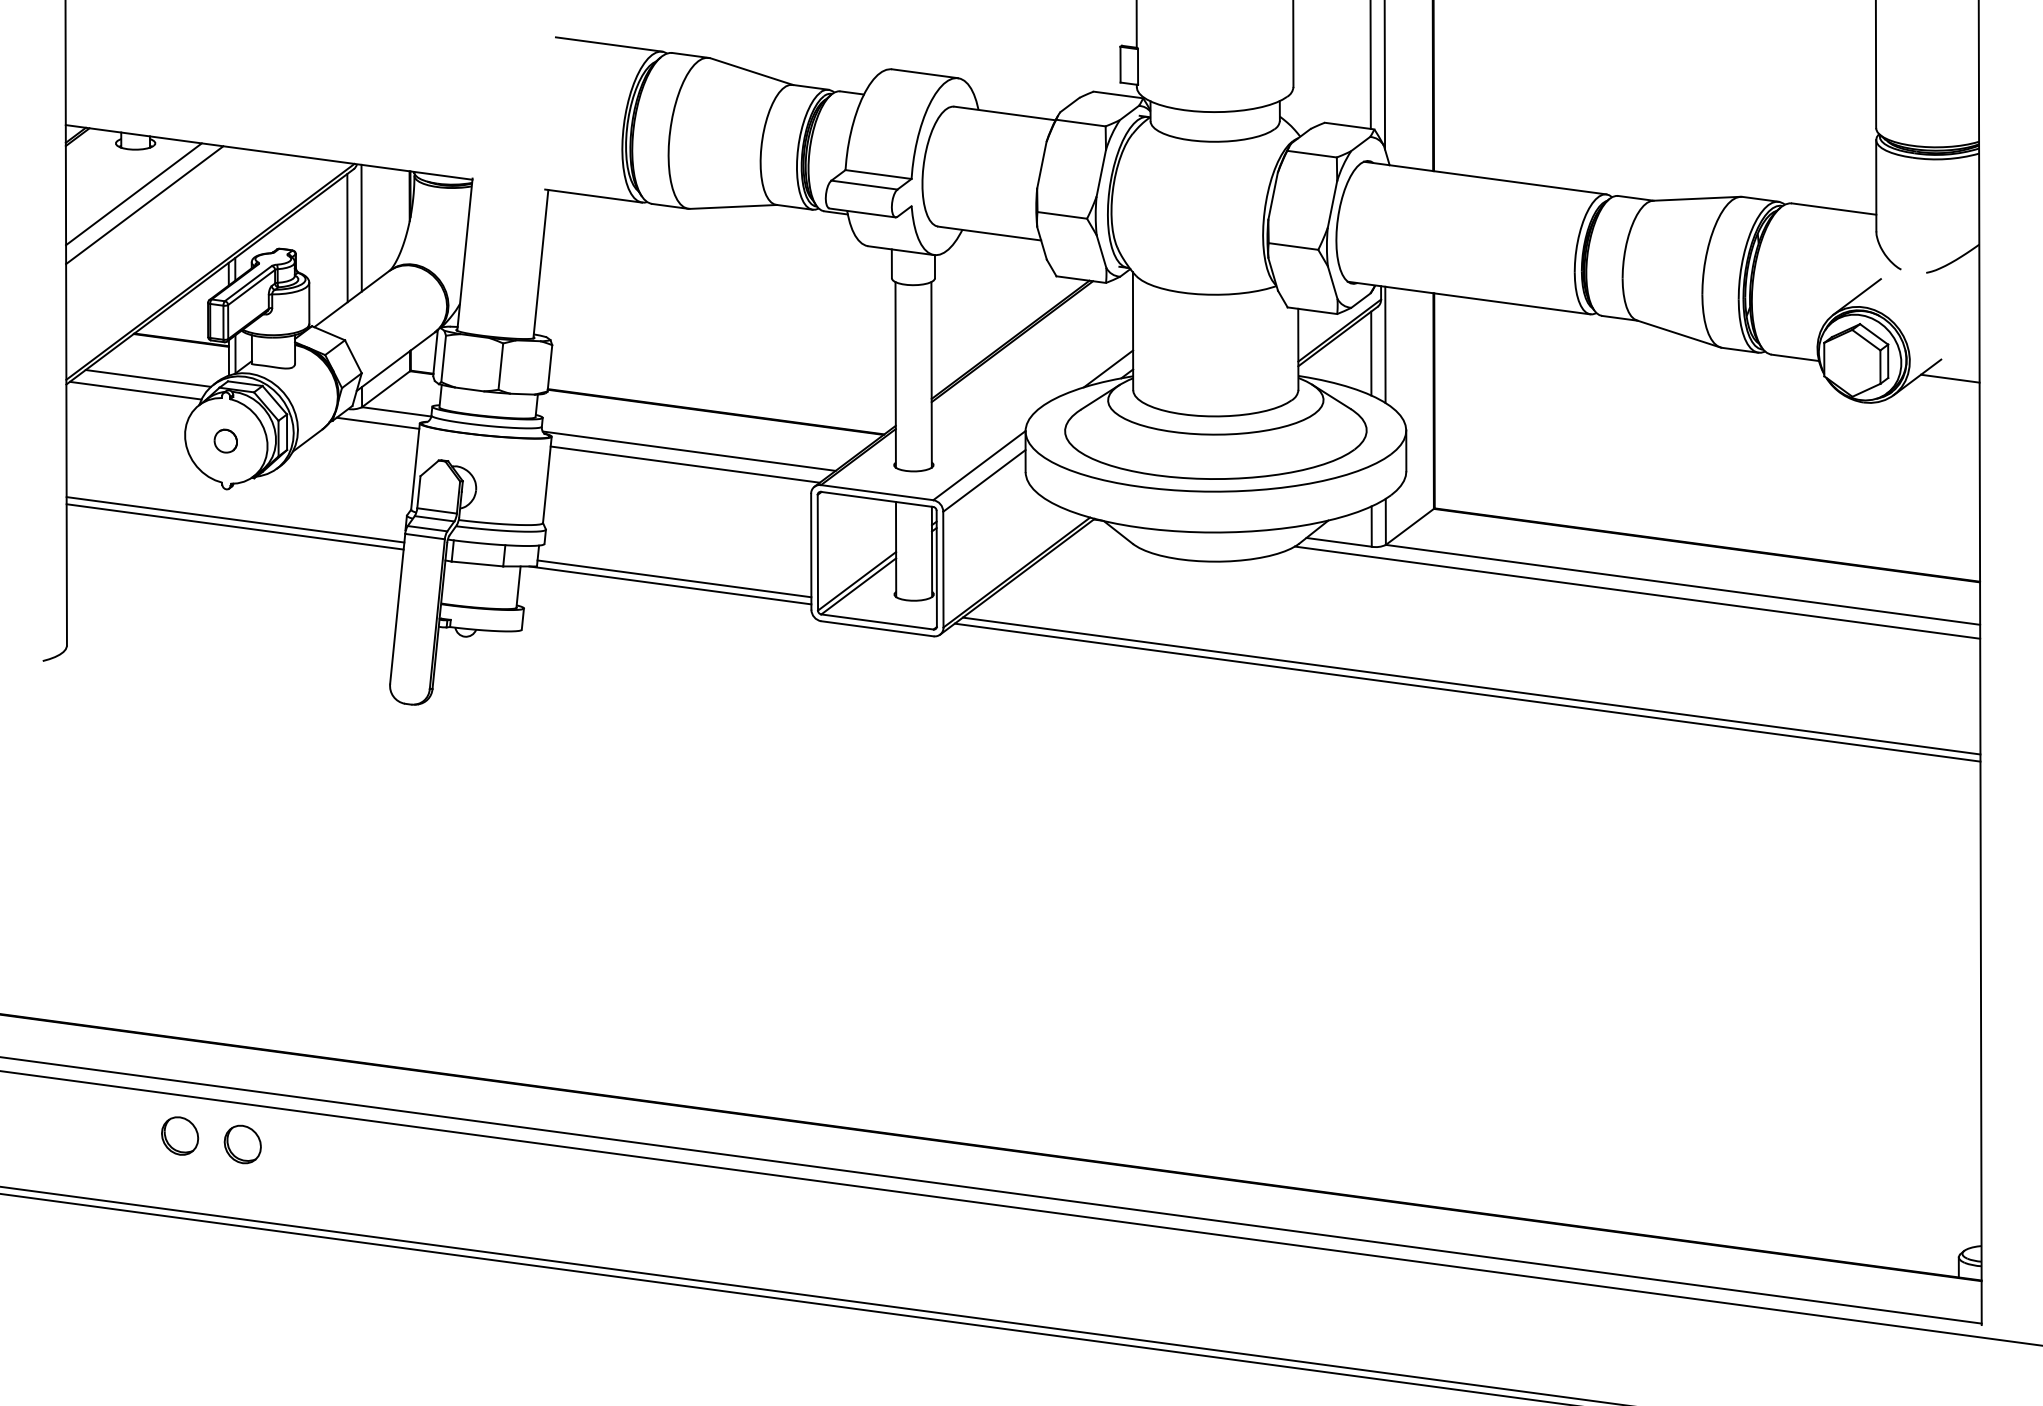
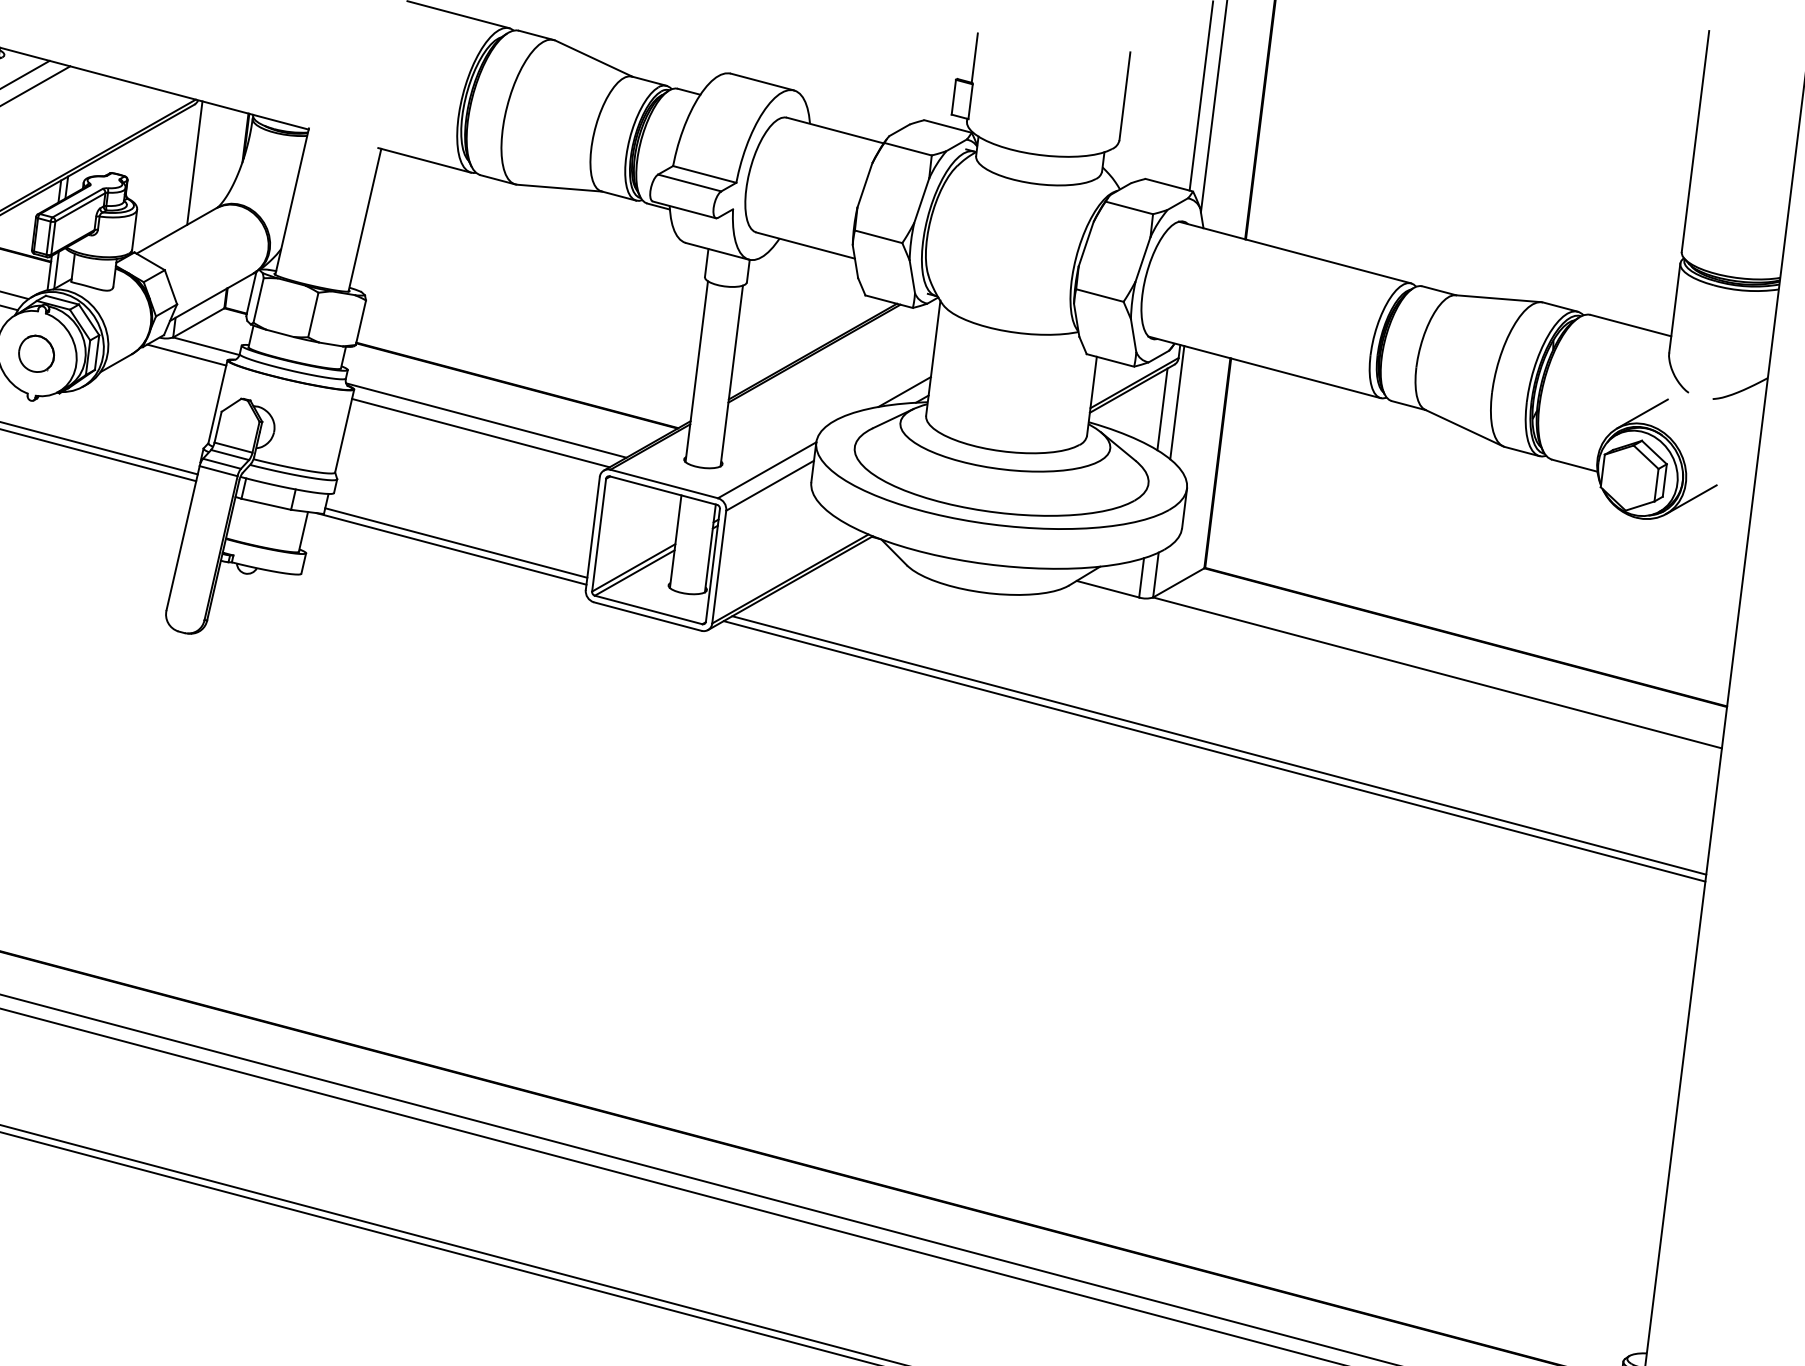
line: (347, 238) -> (179, 171), removed
line: (1950, 378) -> (1723, 504), removed
part: (225, 440) -> (36, 353), size x1.6
line: (1637, 592) -> (1392, 674), removed

